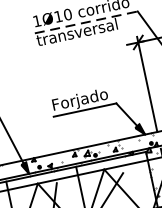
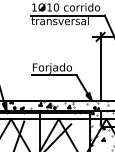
line: (85, 22) -> (67, 15), dashed -> solid

